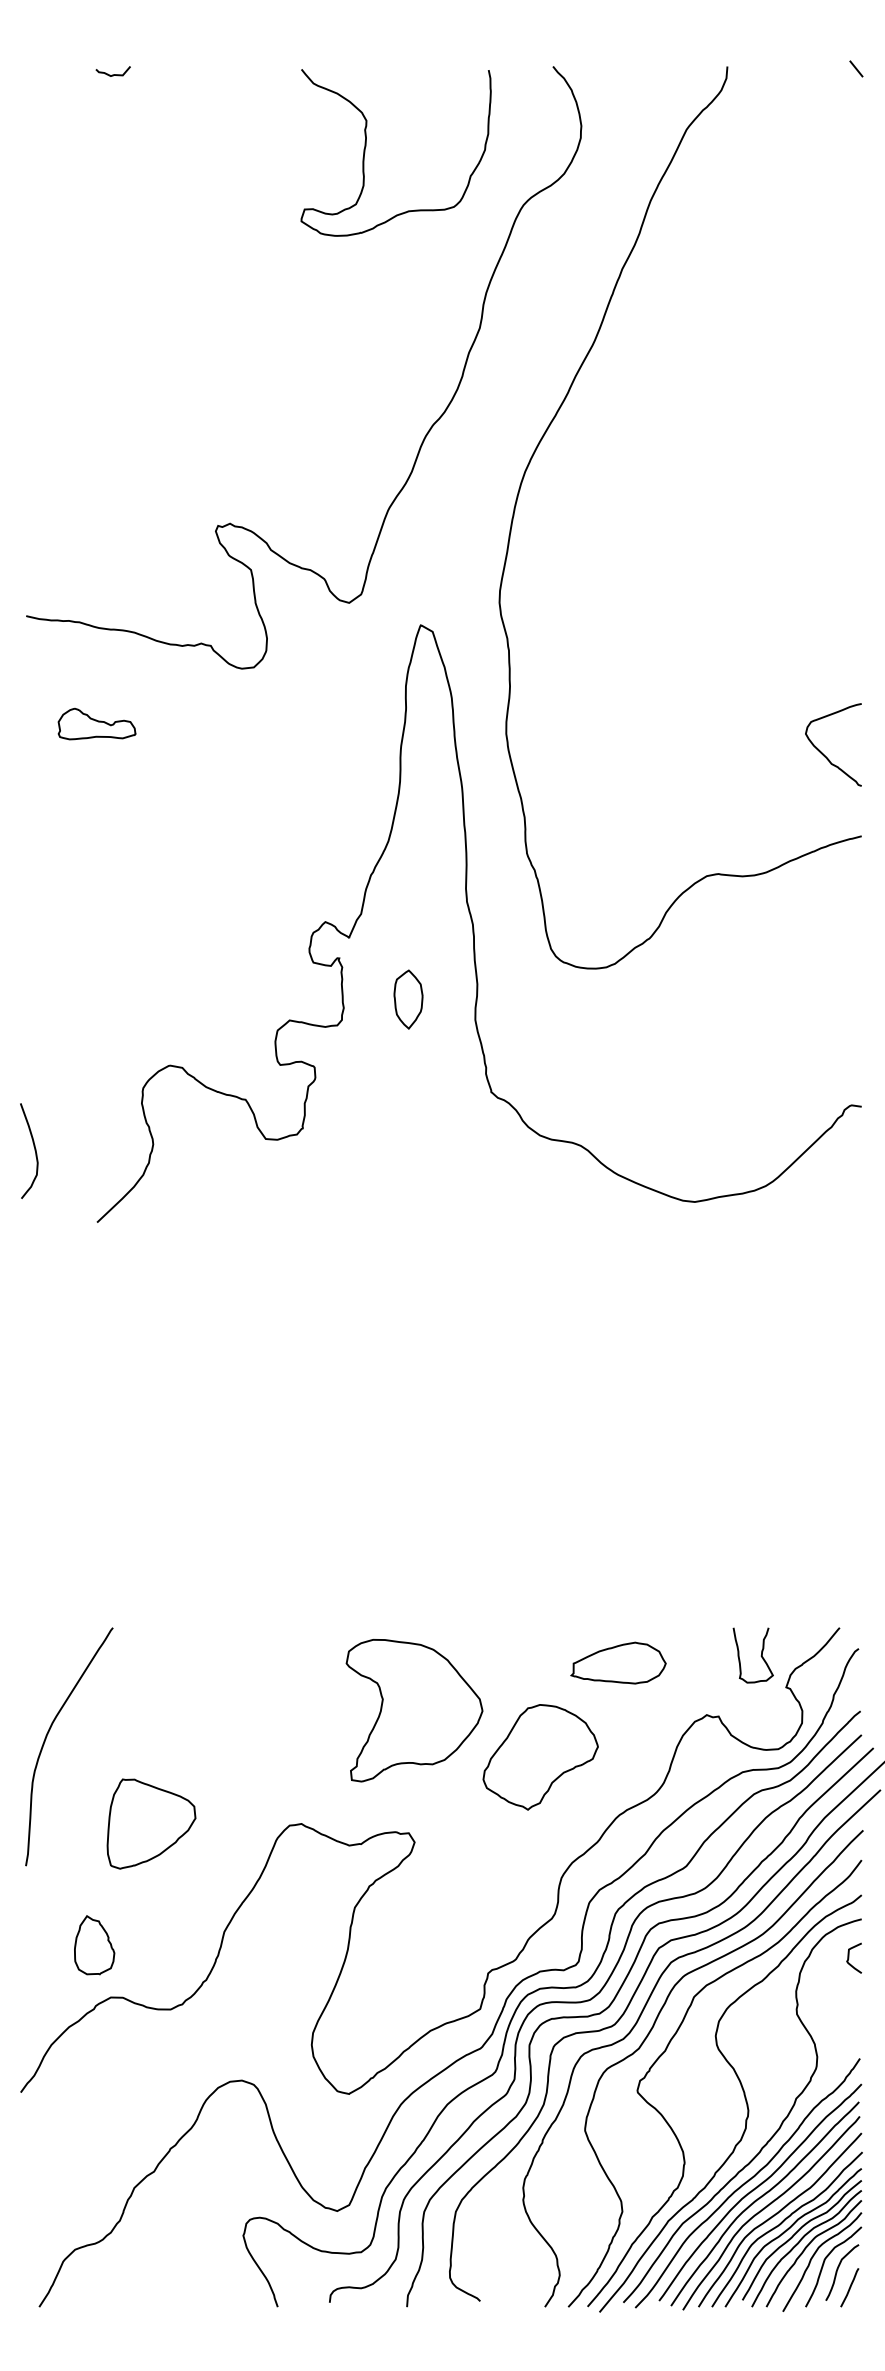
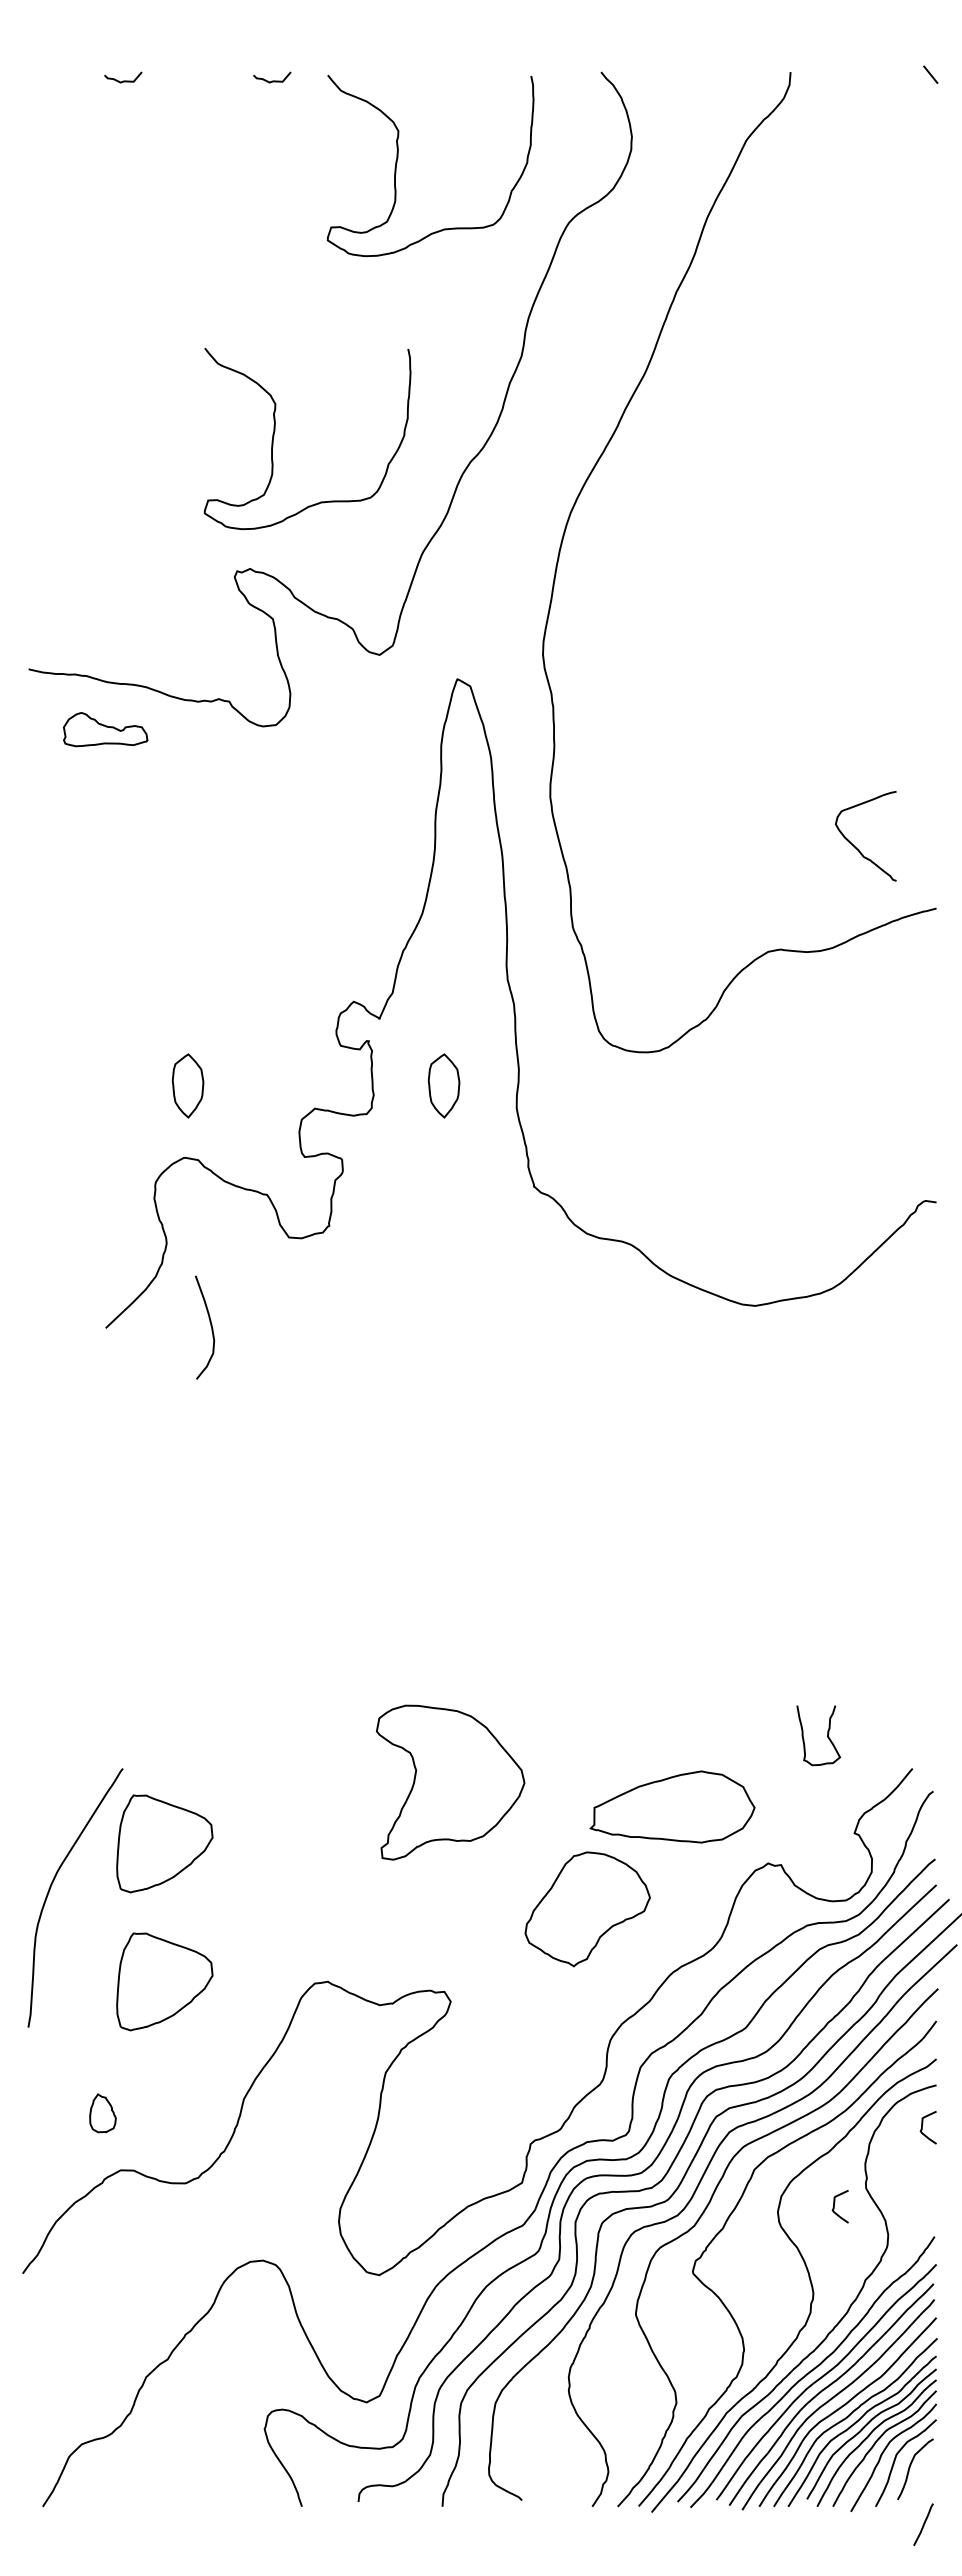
curve: (250, 74) -> (272, 80), added
curve: (253, 397) -> (275, 431), added
part: (96, 723) -> (105, 729), moved
curve: (823, 754) -> (855, 846), moved
part: (173, 999) -> (188, 1085), added
curve: (34, 1150) -> (210, 1326), moved
curve: (761, 1655) -> (827, 1735), moved
part: (617, 1662) -> (671, 1806), size x1.6
part: (151, 1696) -> (164, 1843), added
part: (414, 1710) -> (450, 1782), moved
part: (94, 1944) -> (102, 2112), size x0.6
curve: (767, 2030) -> (834, 2206), added
line: (849, 2287) -> (923, 2524), moved

